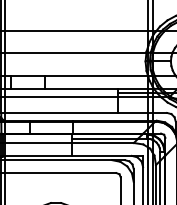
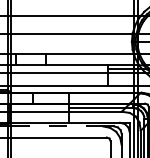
line: (58, 160) -> (57, 126), solid -> dashed

